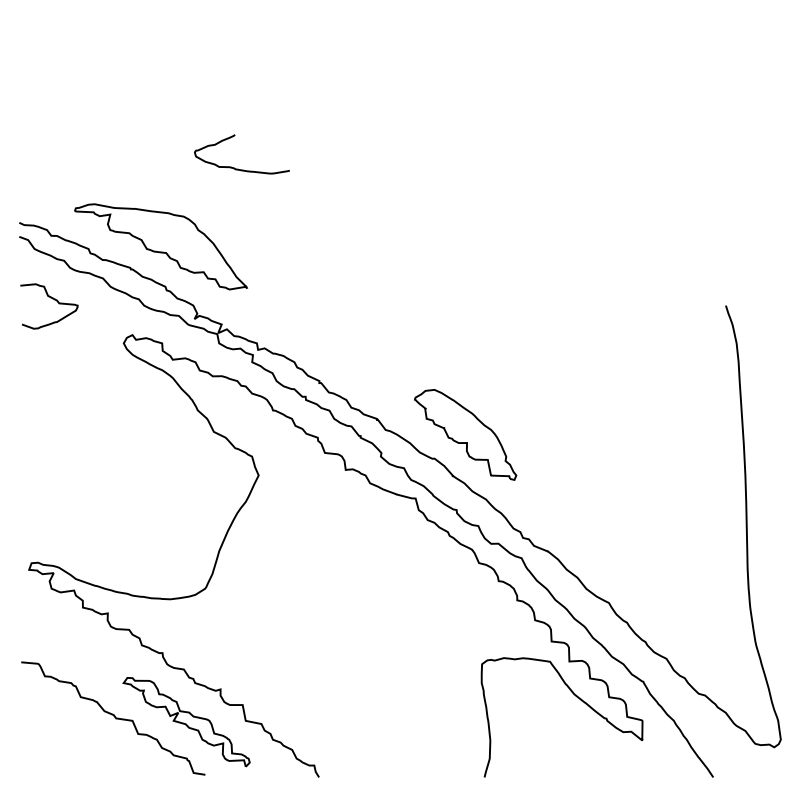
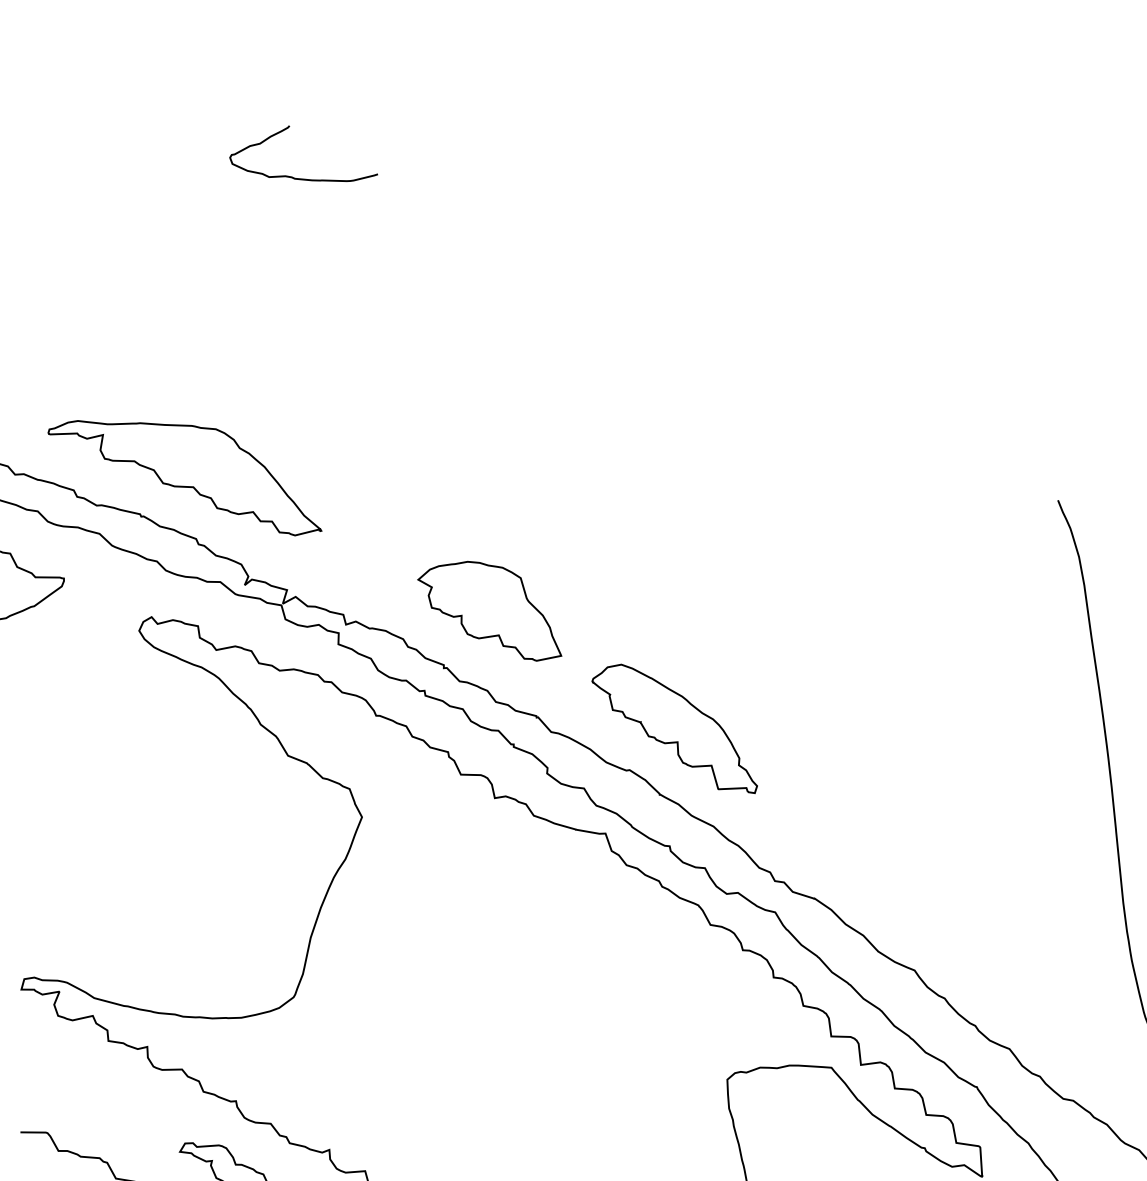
curve: (238, 168) -> (299, 177), moved
part: (351, 348) -> (489, 611), added

